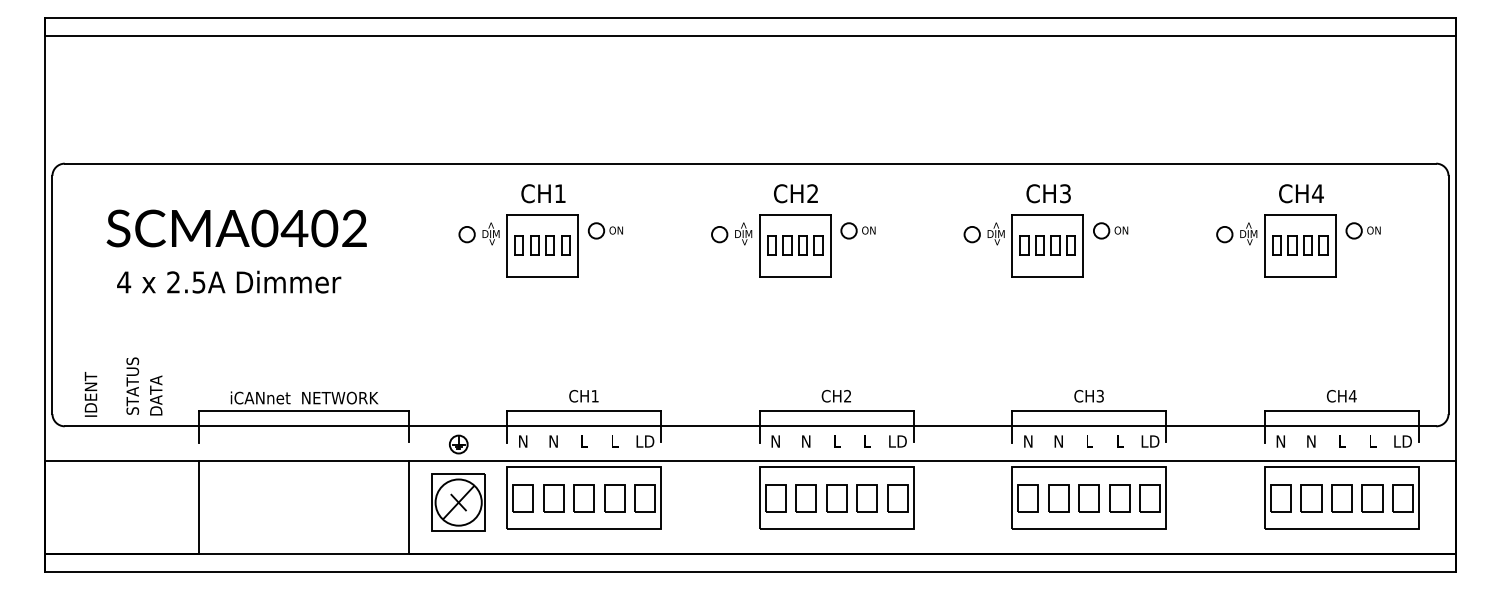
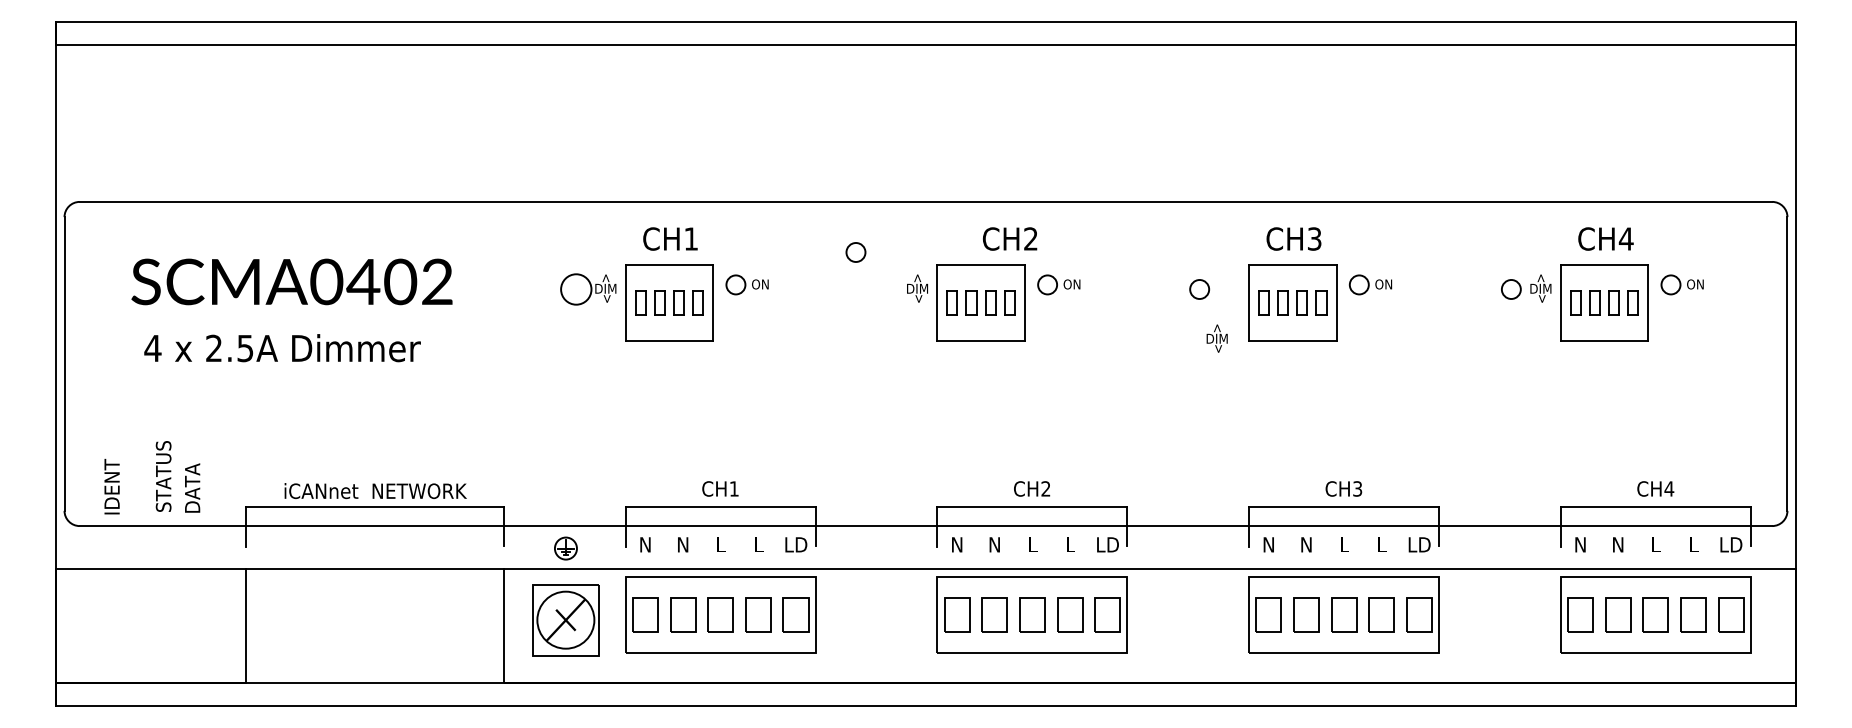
text: (796, 193) -> (1010, 238), moved
text: (995, 233) -> (1216, 338), moved
circle: (466, 234) -> (575, 289), size x1.6
circle: (719, 234) -> (855, 252), moved

